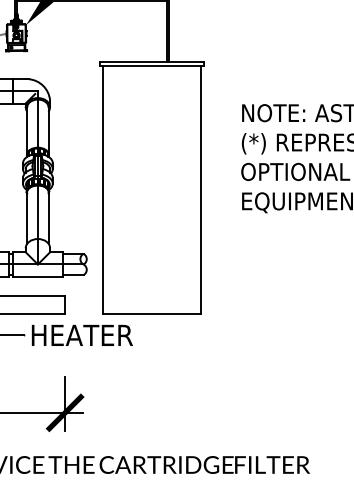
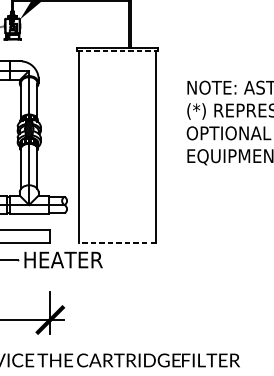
line: (152, 66) -> (118, 51), solid -> dashed
line: (151, 313) -> (117, 243), solid -> dashed

